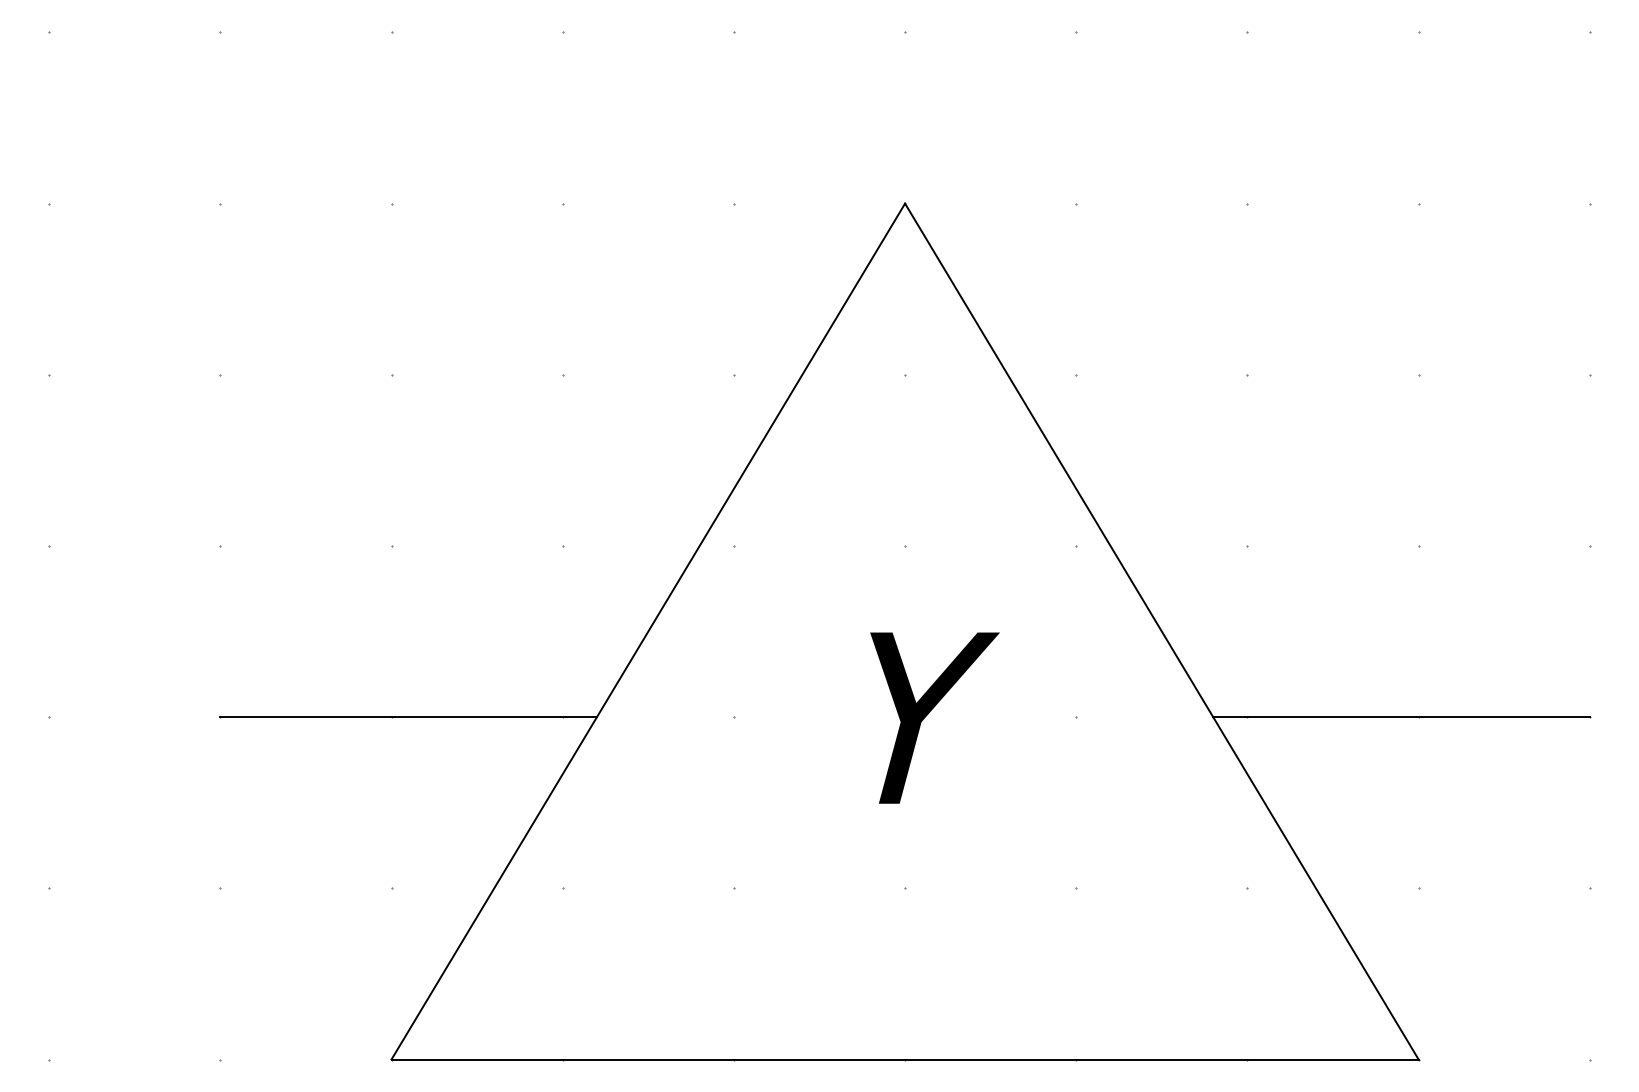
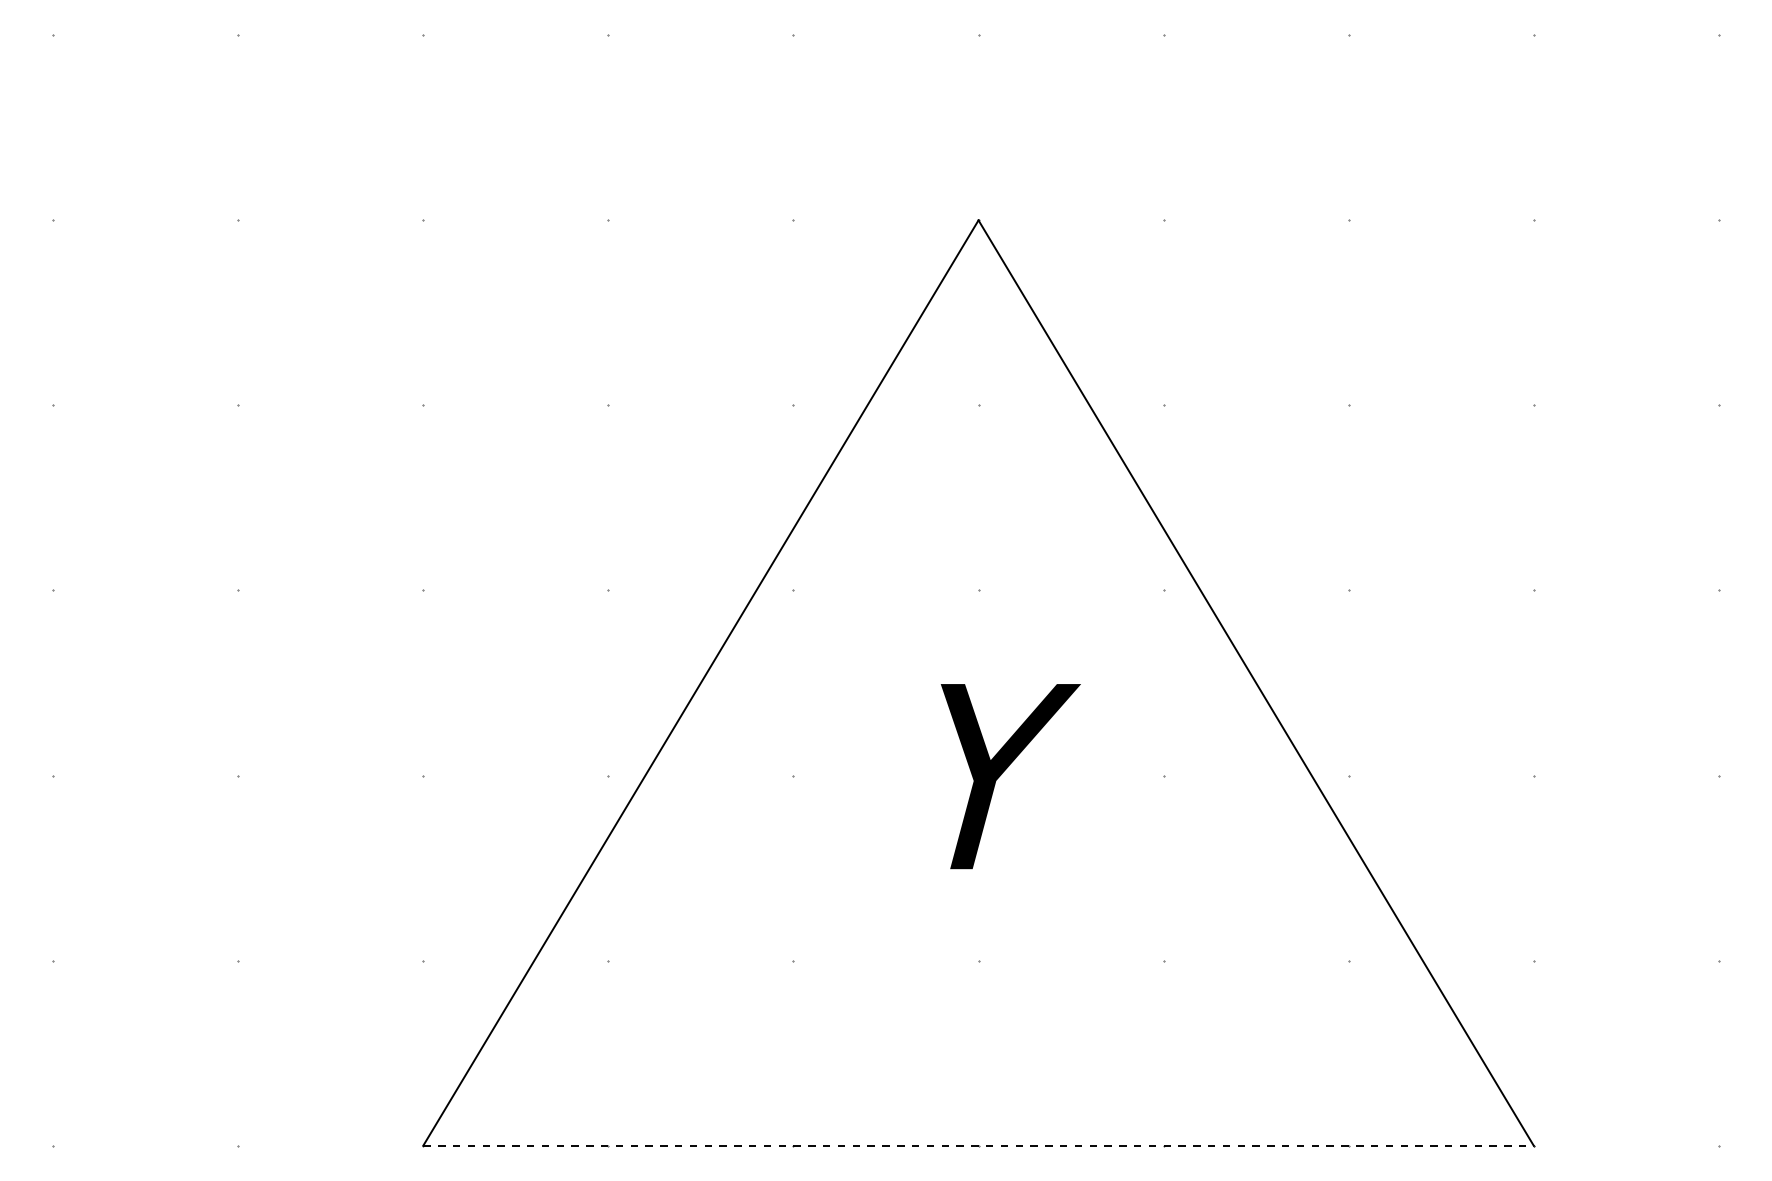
line: (408, 717) -> (441, 775), removed
line: (1400, 717) -> (1514, 775), removed
line: (905, 1059) -> (979, 1145), solid -> dashed

